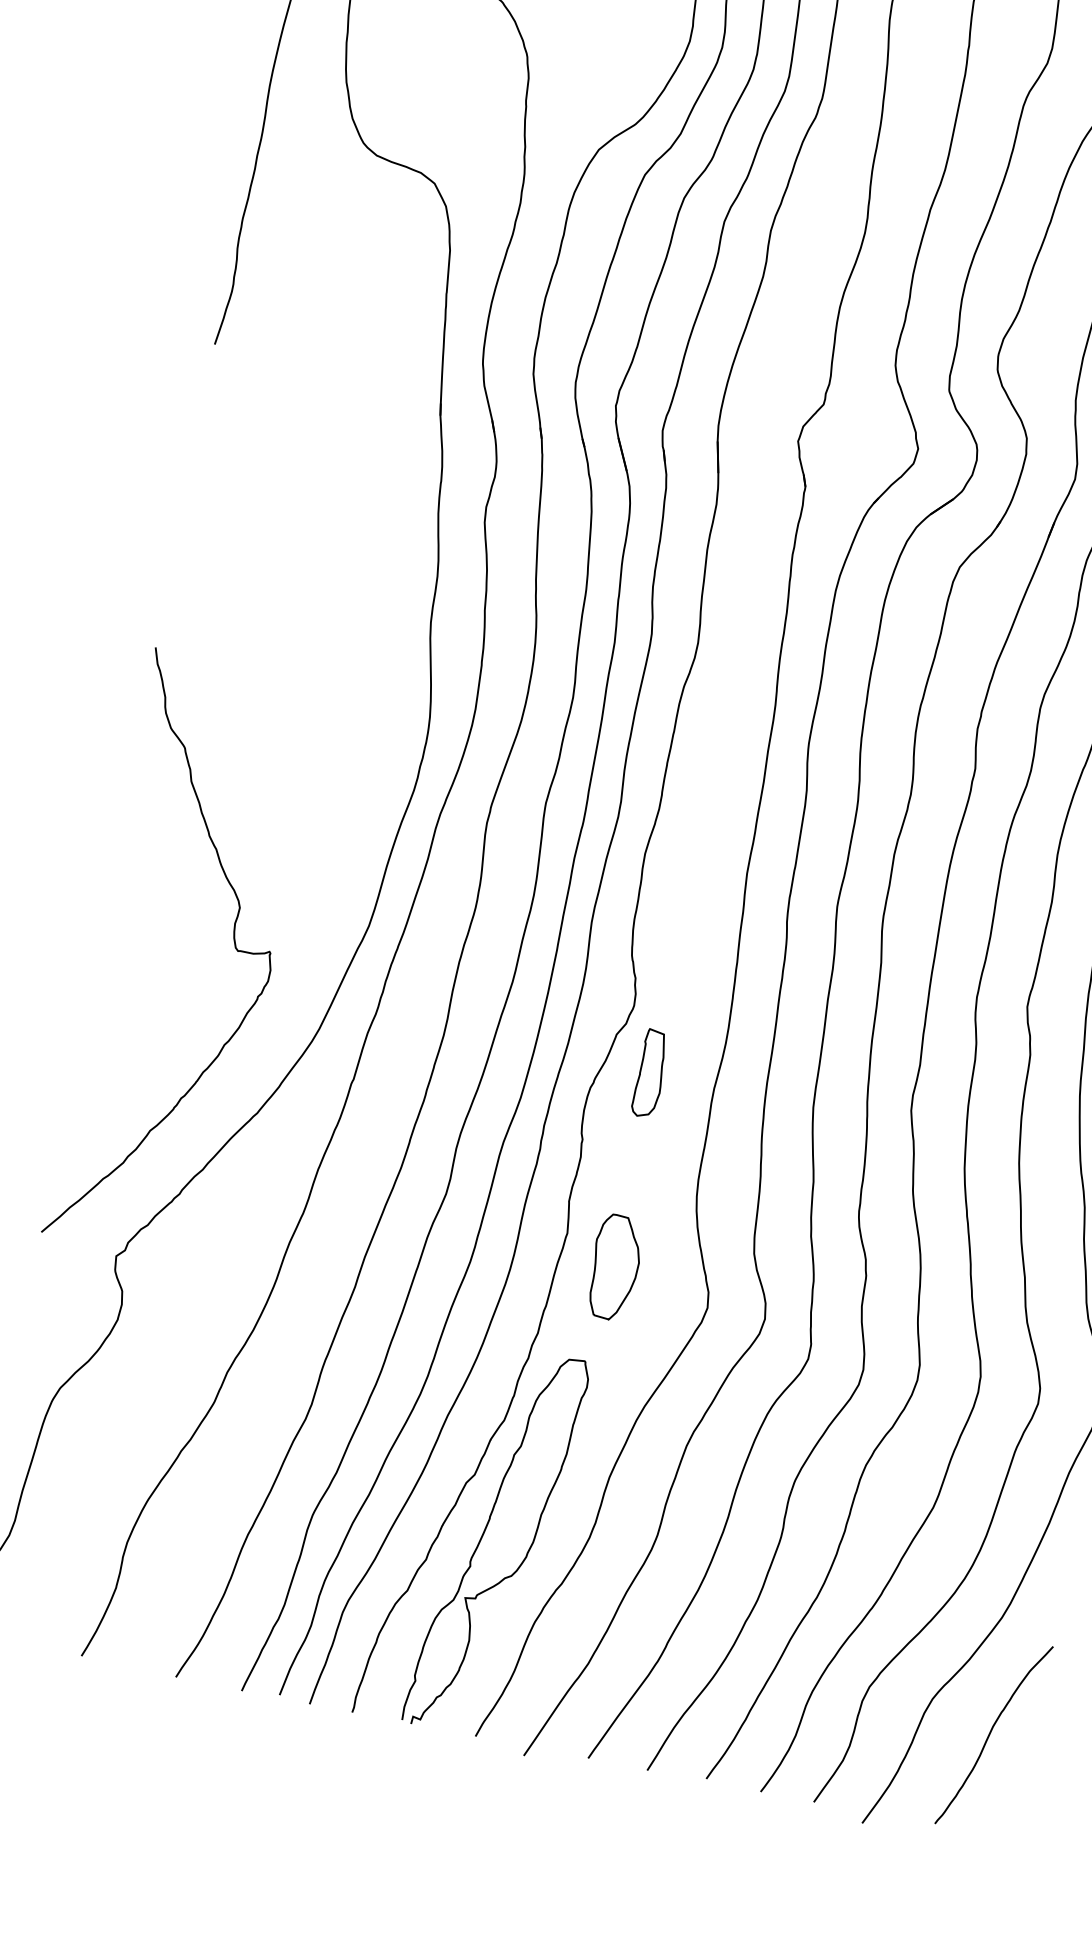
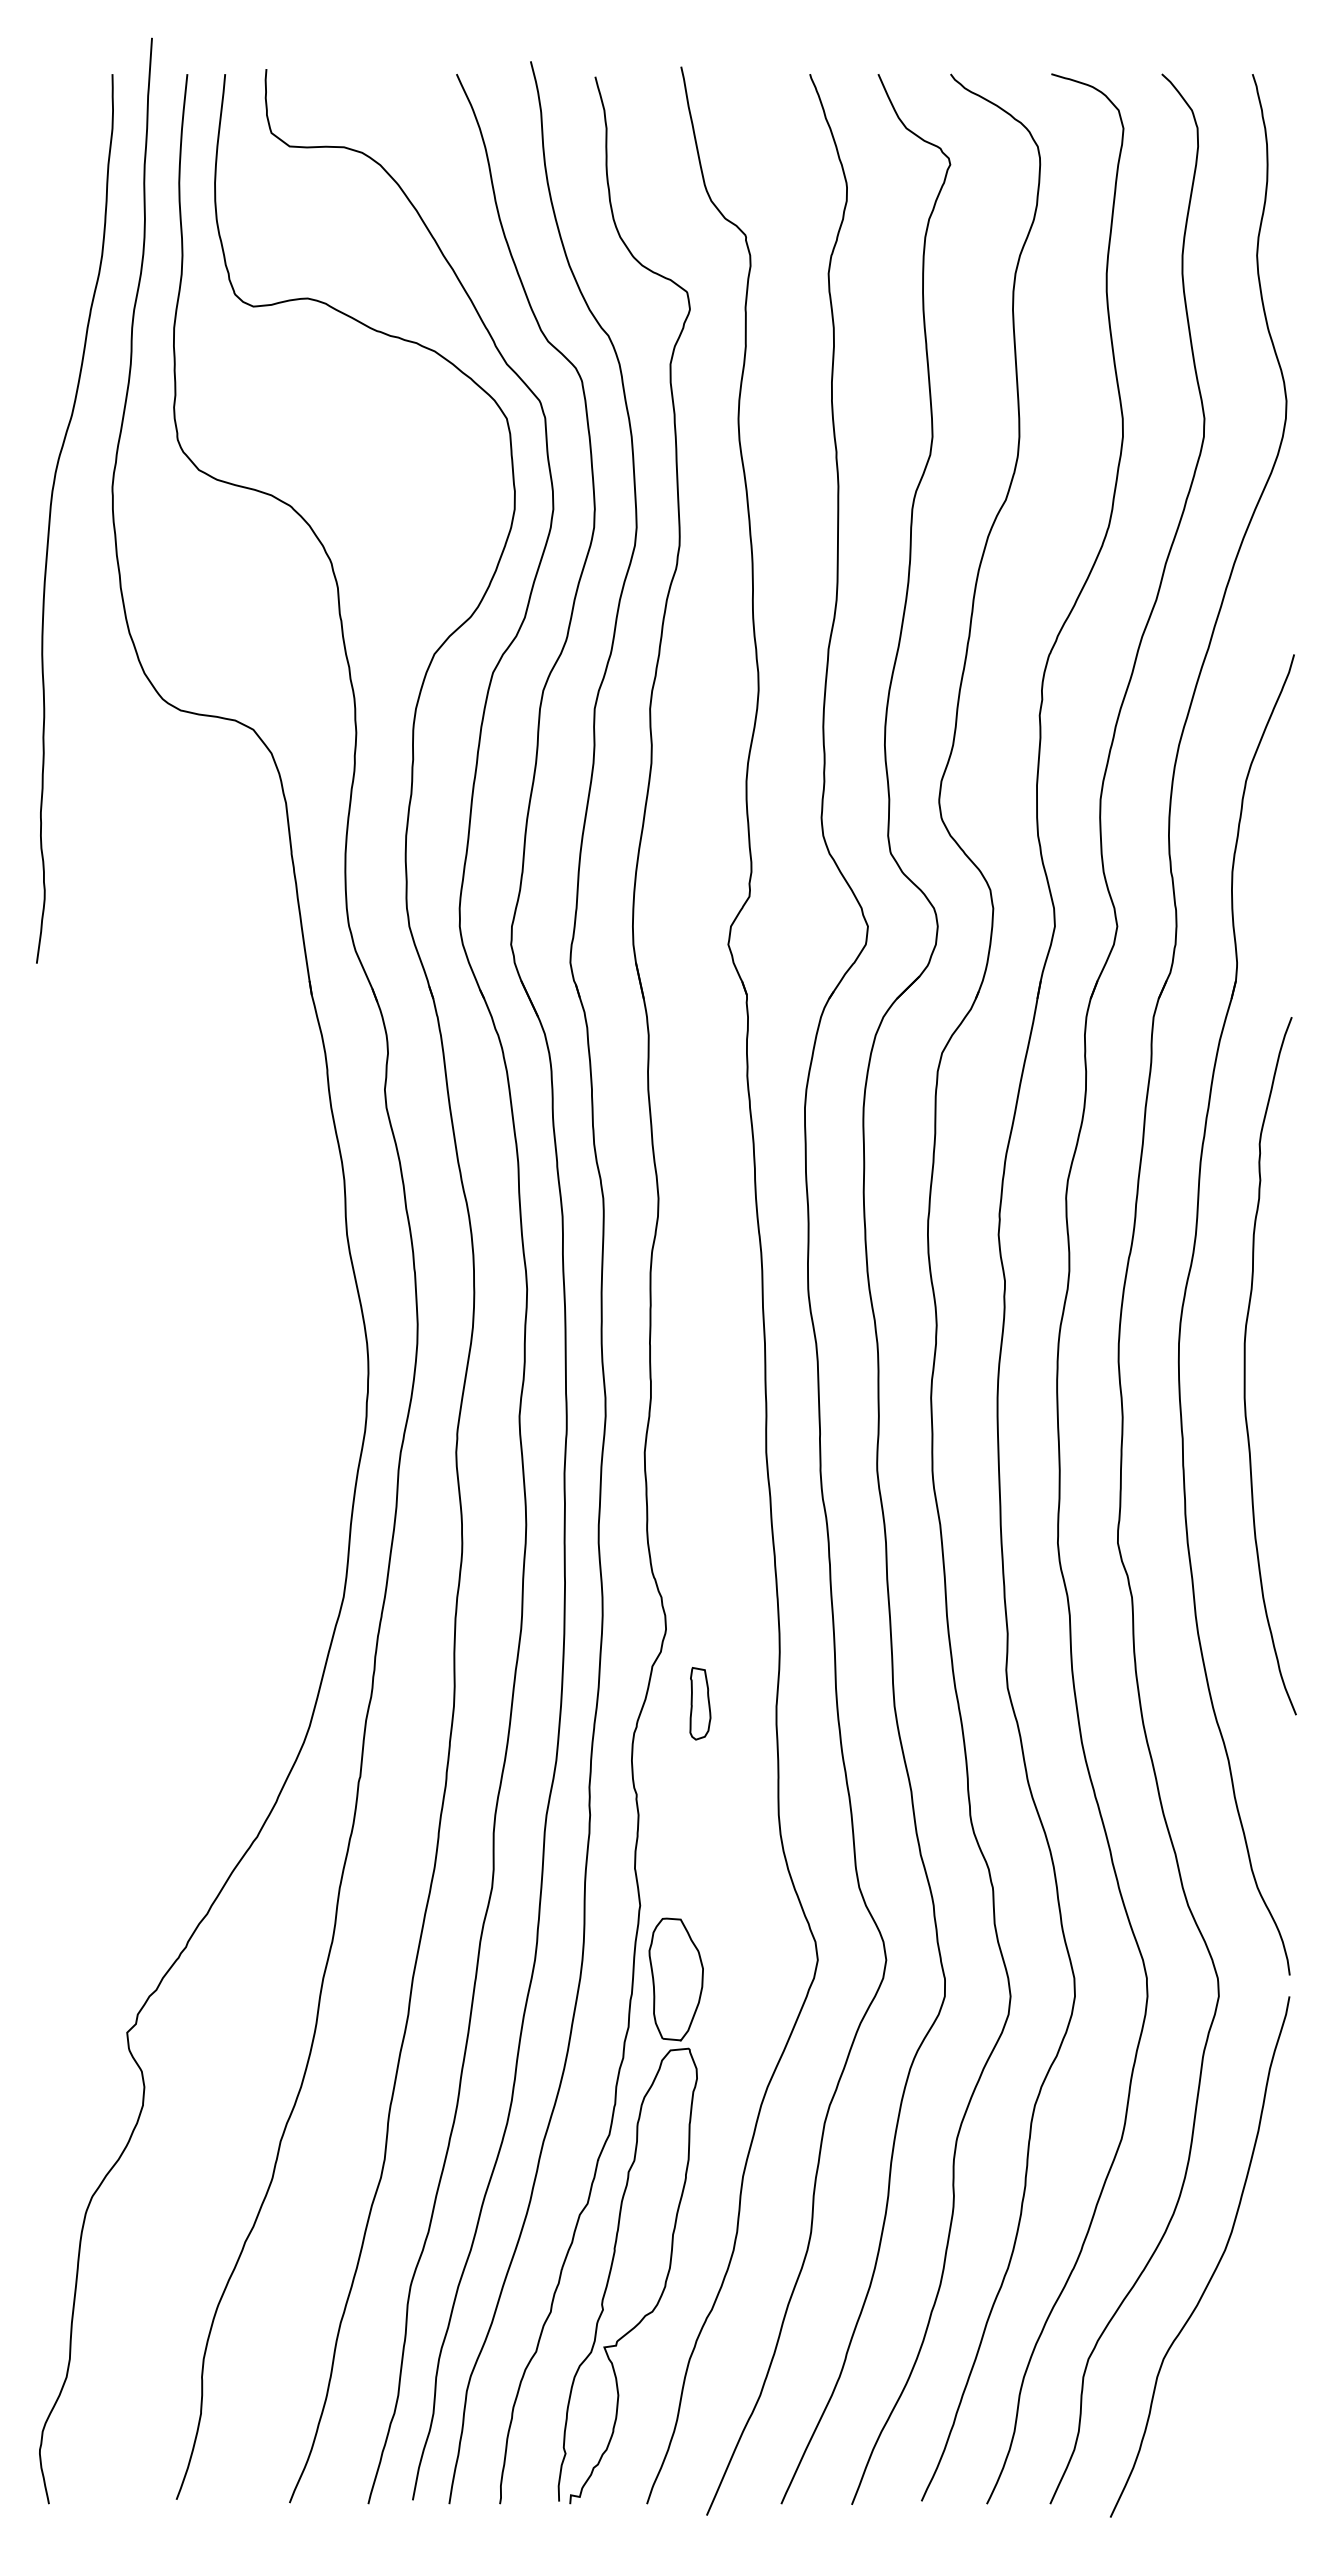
curve: (234, 948) -> (194, 1652), removed
part: (650, 1073) -> (700, 1703), size x0.7
part: (614, 1267) -> (675, 1979), moved
curve: (991, 1733) -> (1238, 2385), removed

